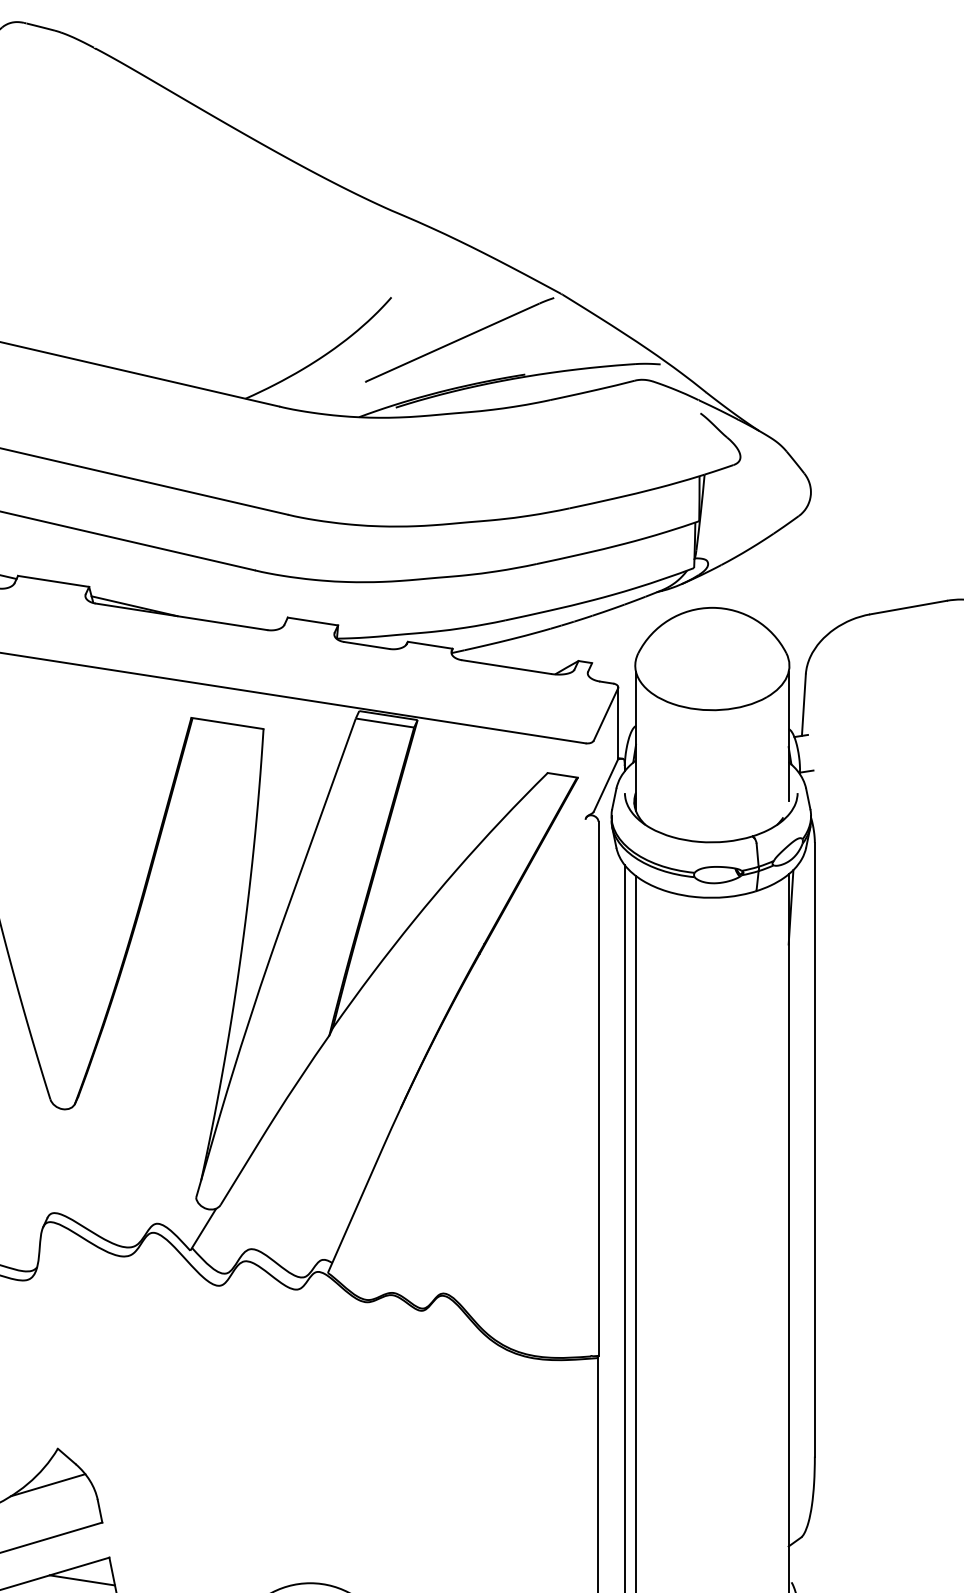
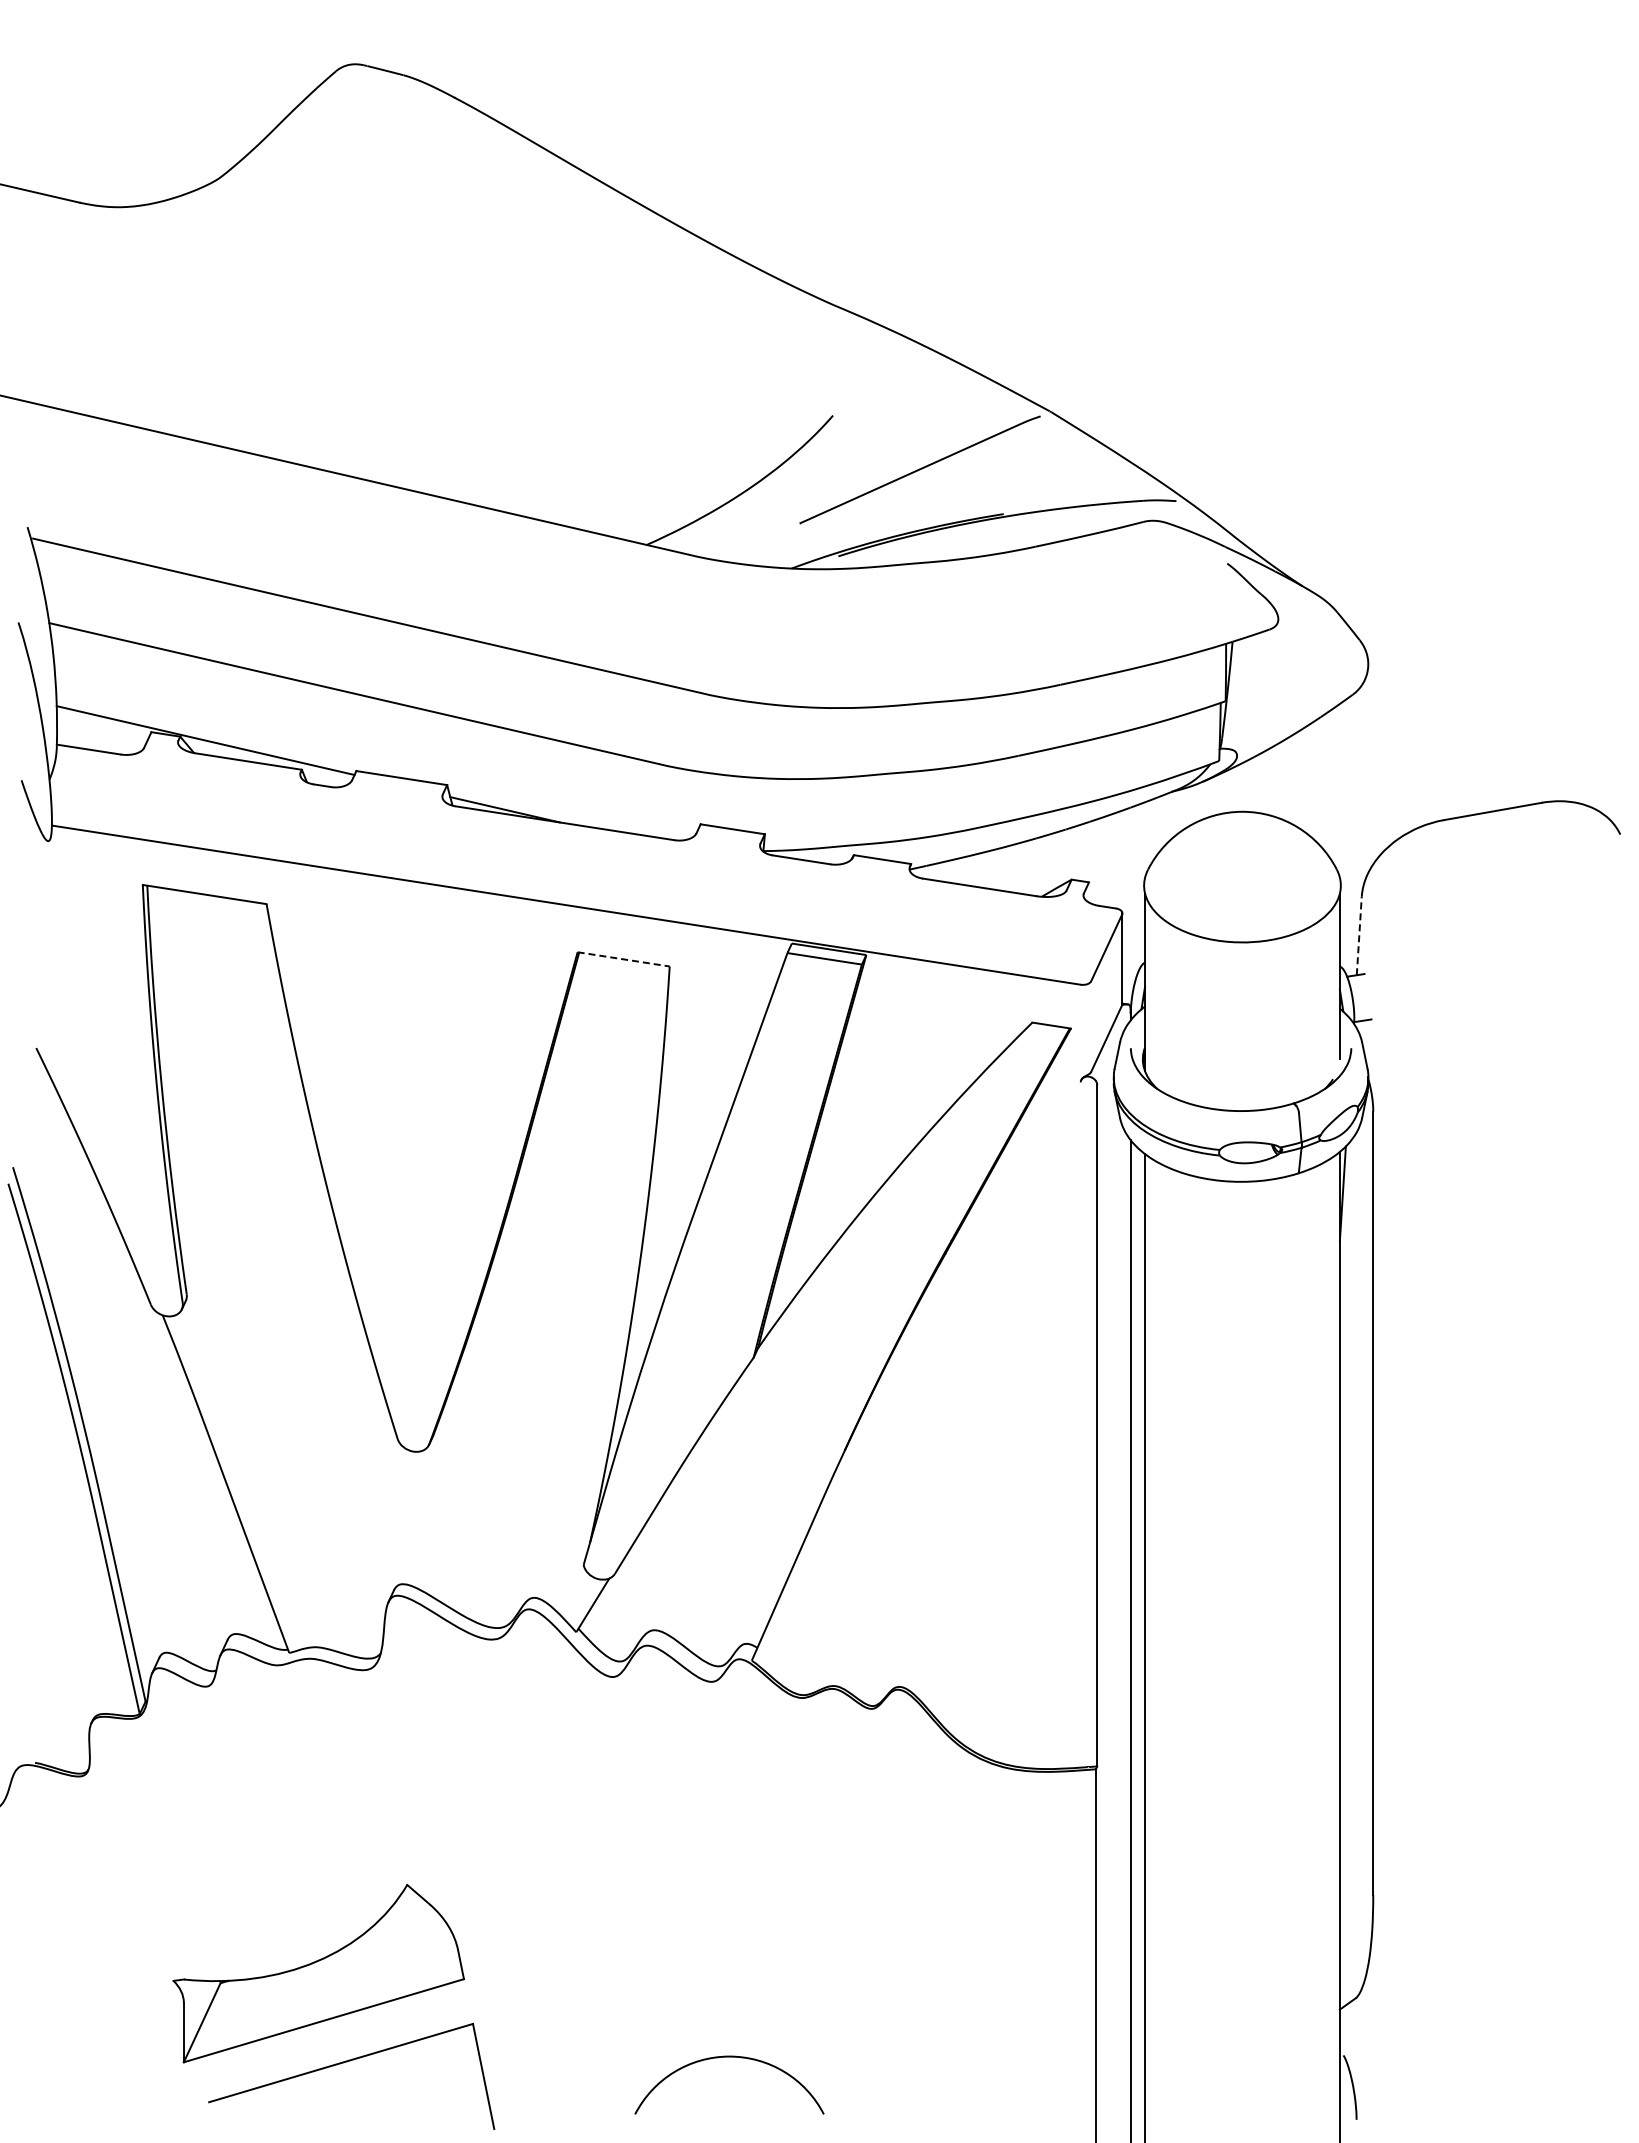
line: (804, 704) -> (1359, 935), solid -> dashed
line: (227, 723) -> (623, 959), solid -> dashed
line: (47, 1485) -> (394, 1931), removed
line: (82, 1580) -> (438, 2052), removed

